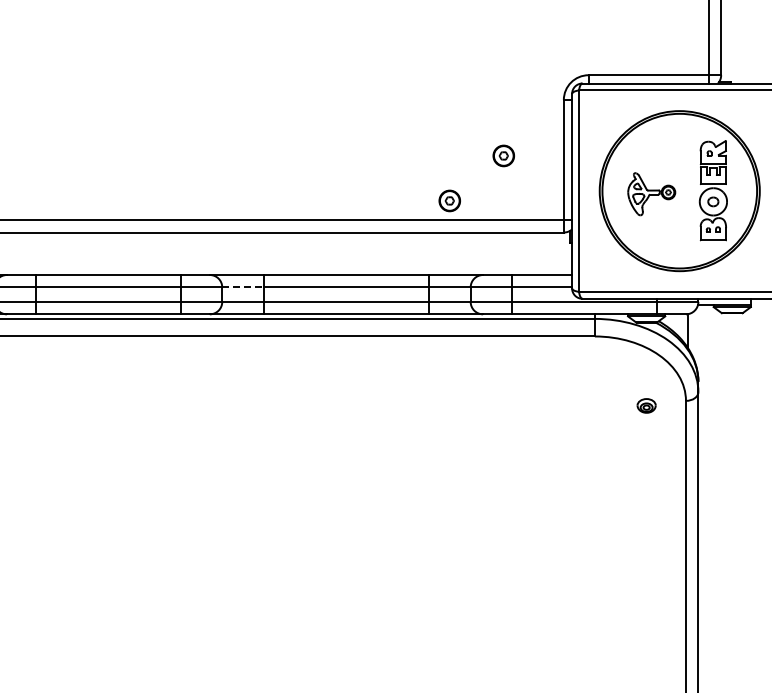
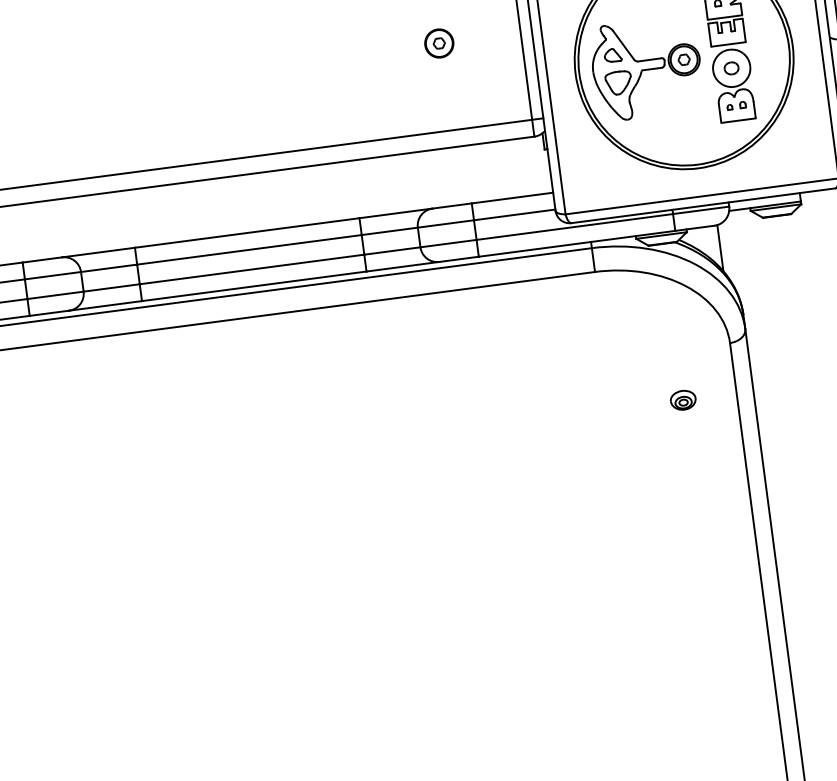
part: (651, 194) -> (646, 69), size x1.67
part: (449, 200) -> (373, 113), removed
line: (242, 287) -> (108, 268), dashed -> solid
part: (646, 405) -> (683, 399), moved

